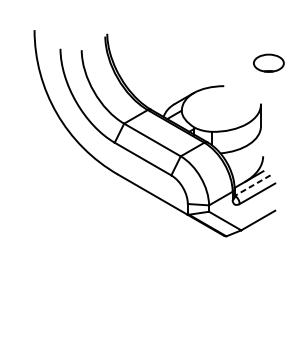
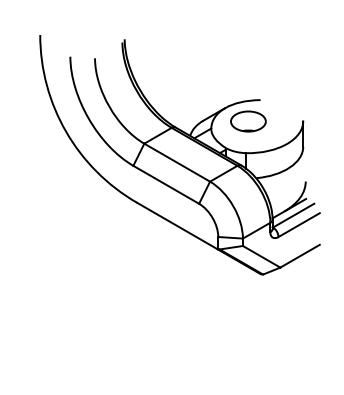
part: (268, 63) -> (248, 121), moved
line: (252, 185) -> (293, 215), dashed -> solid

